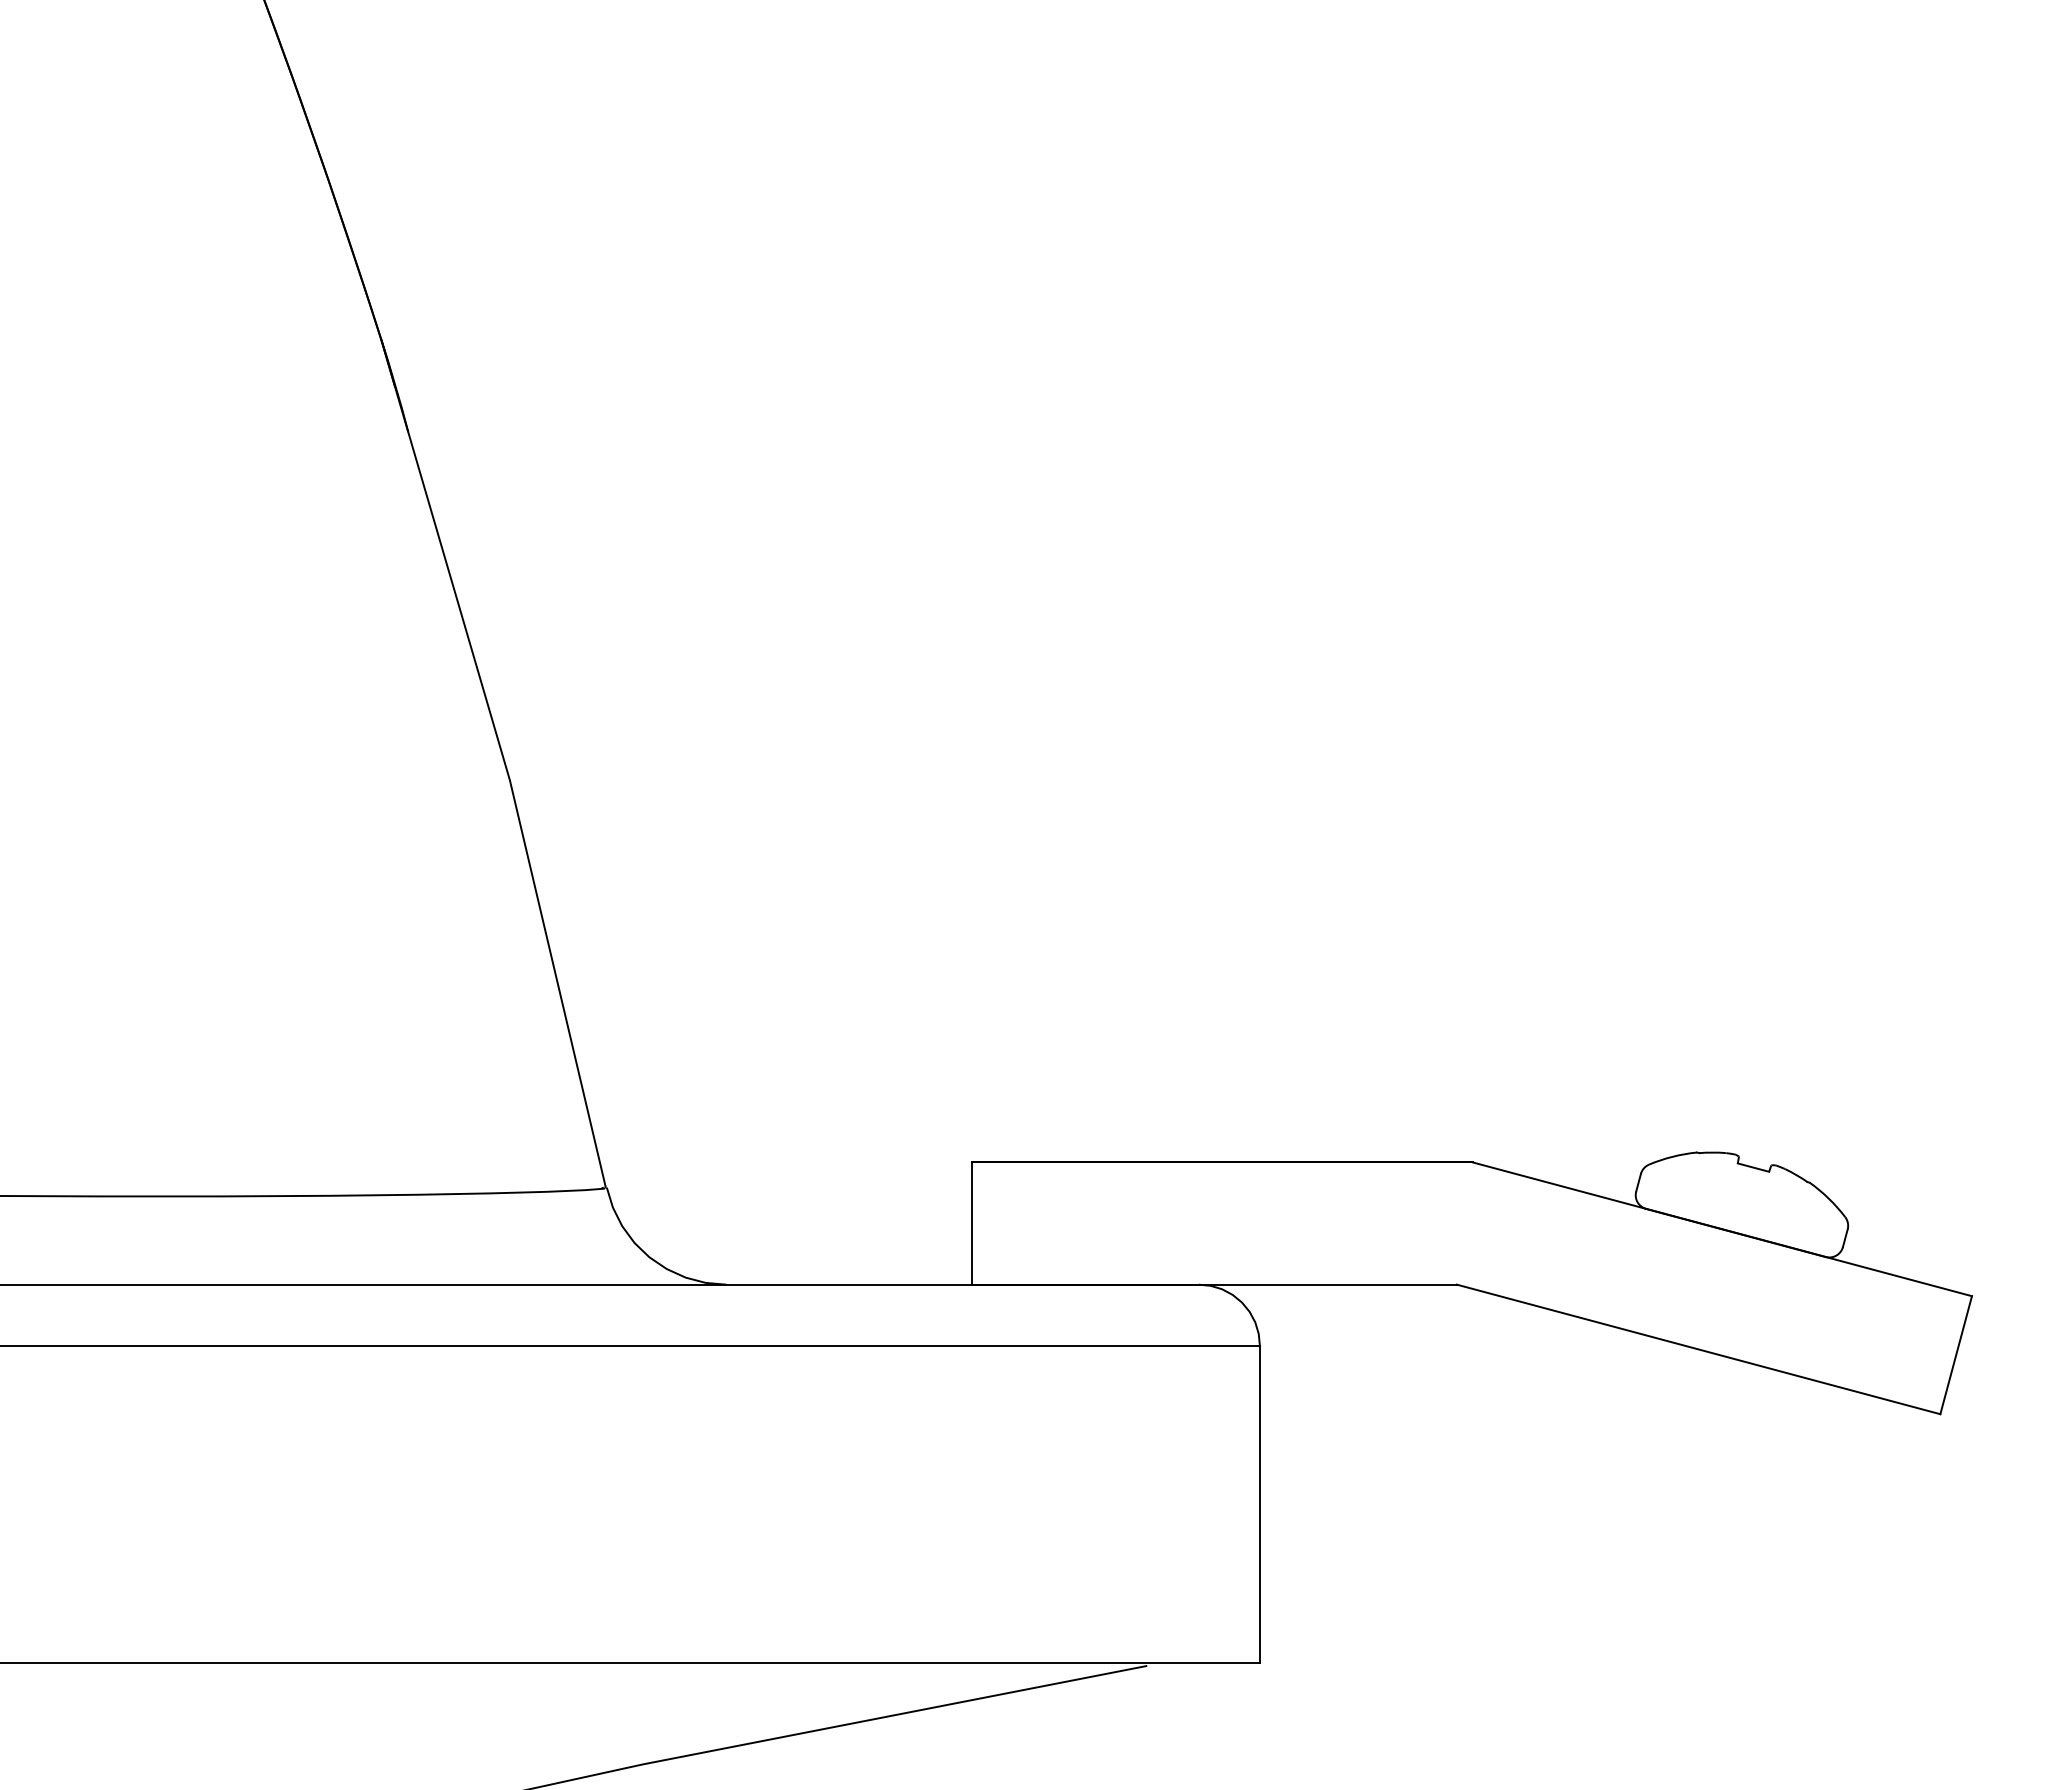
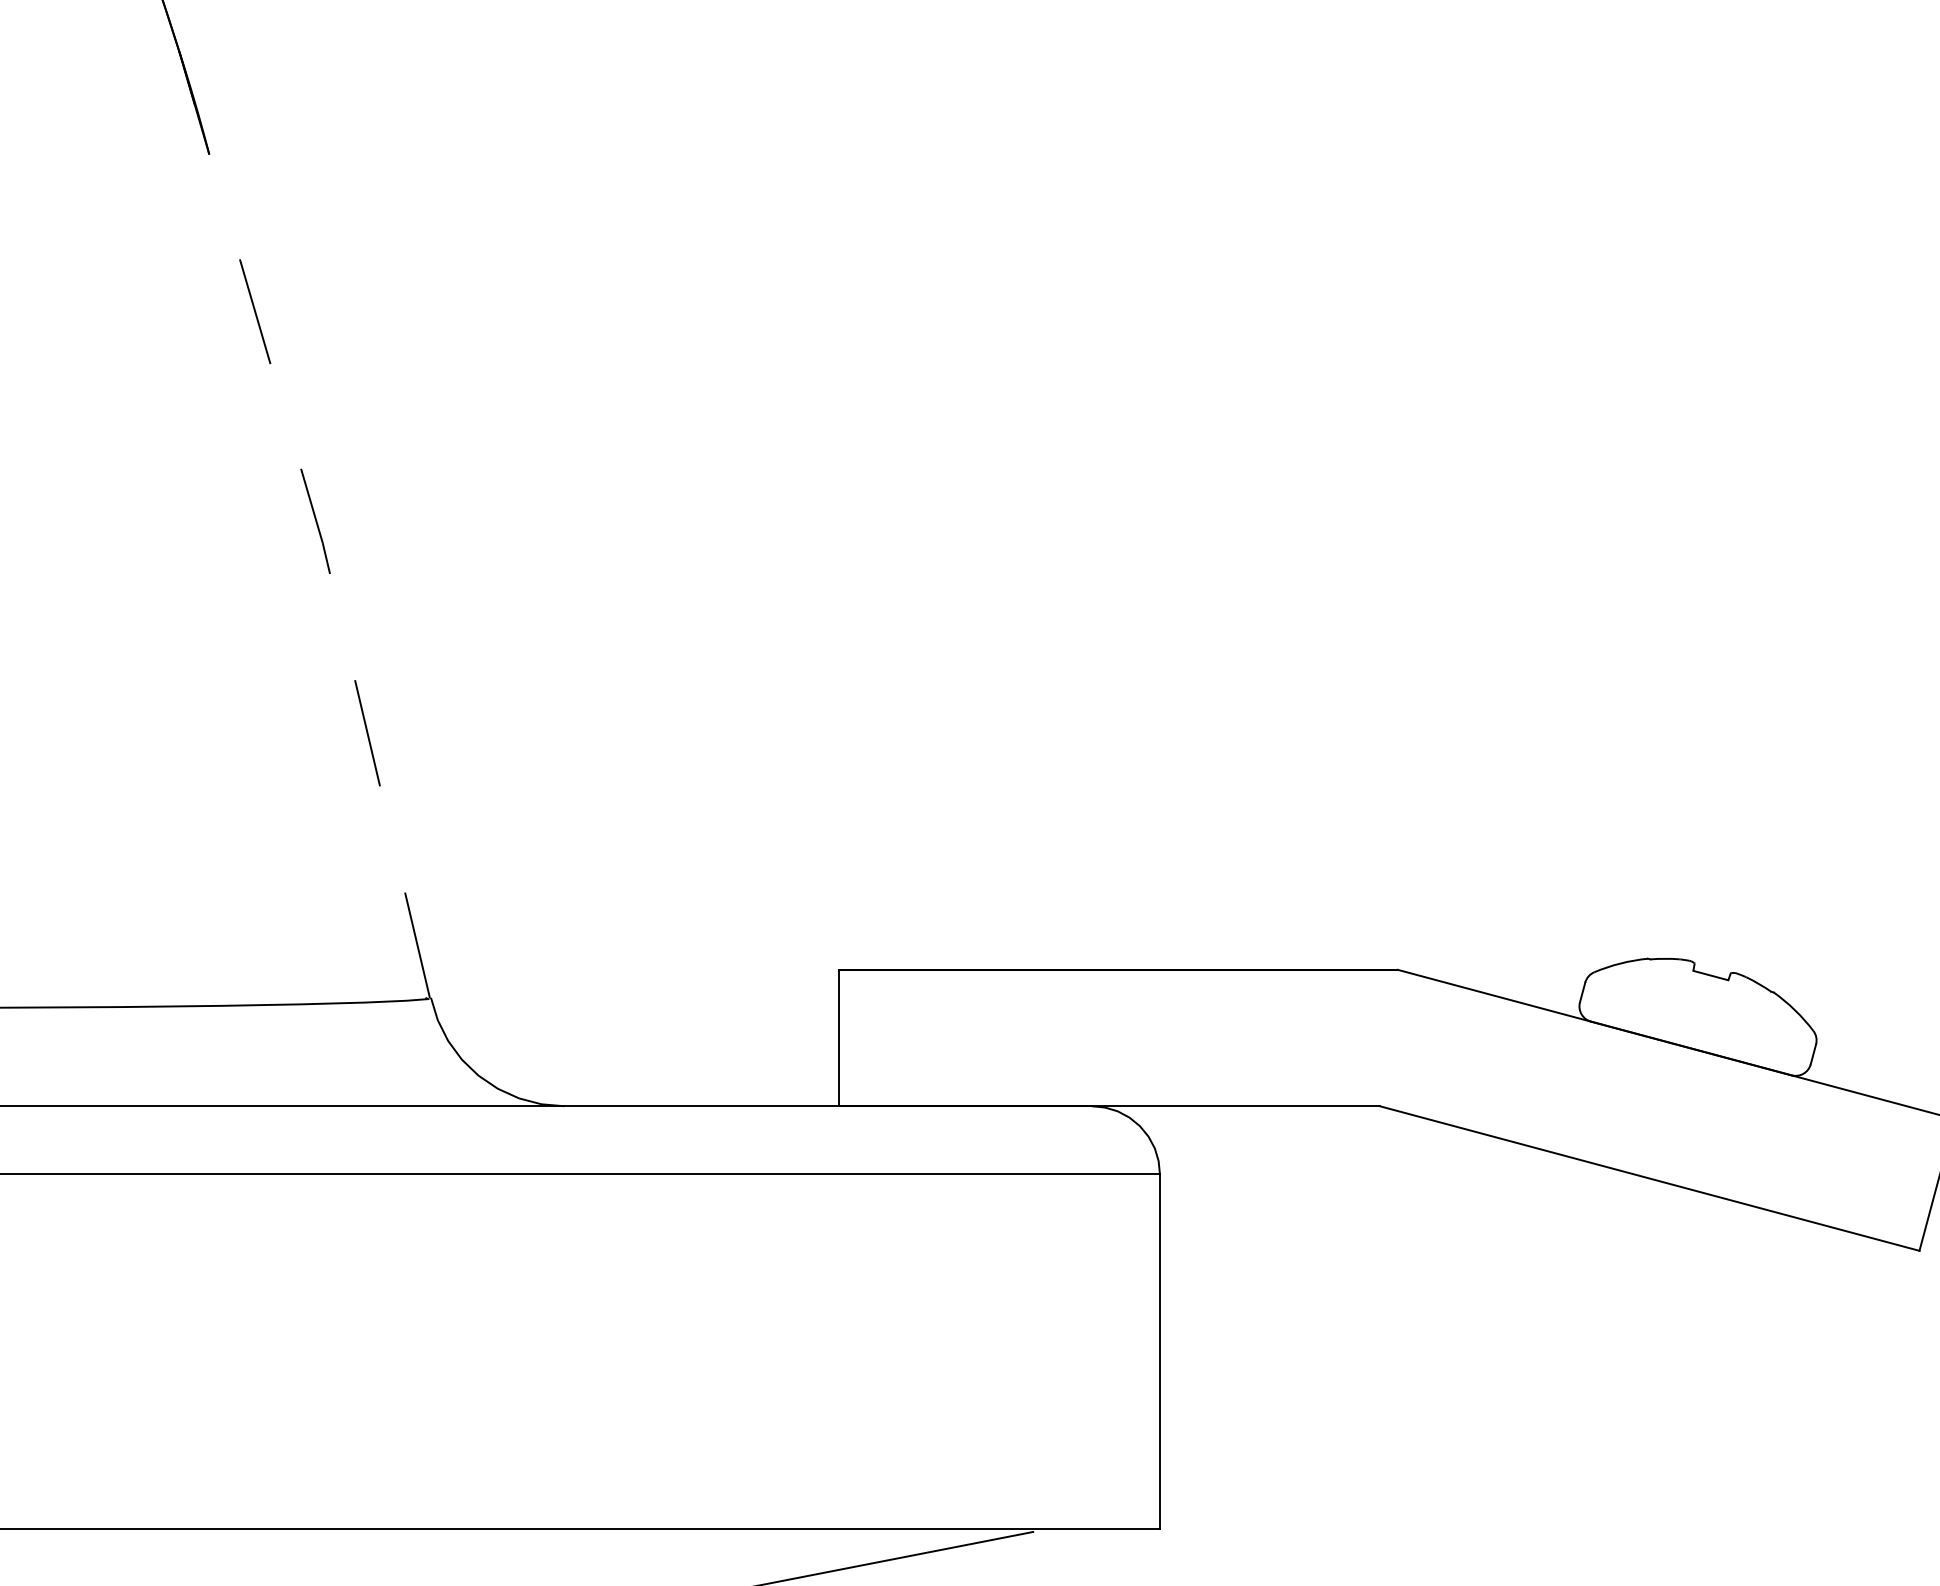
line: (504, 761) -> (316, 522), solid -> dashed

